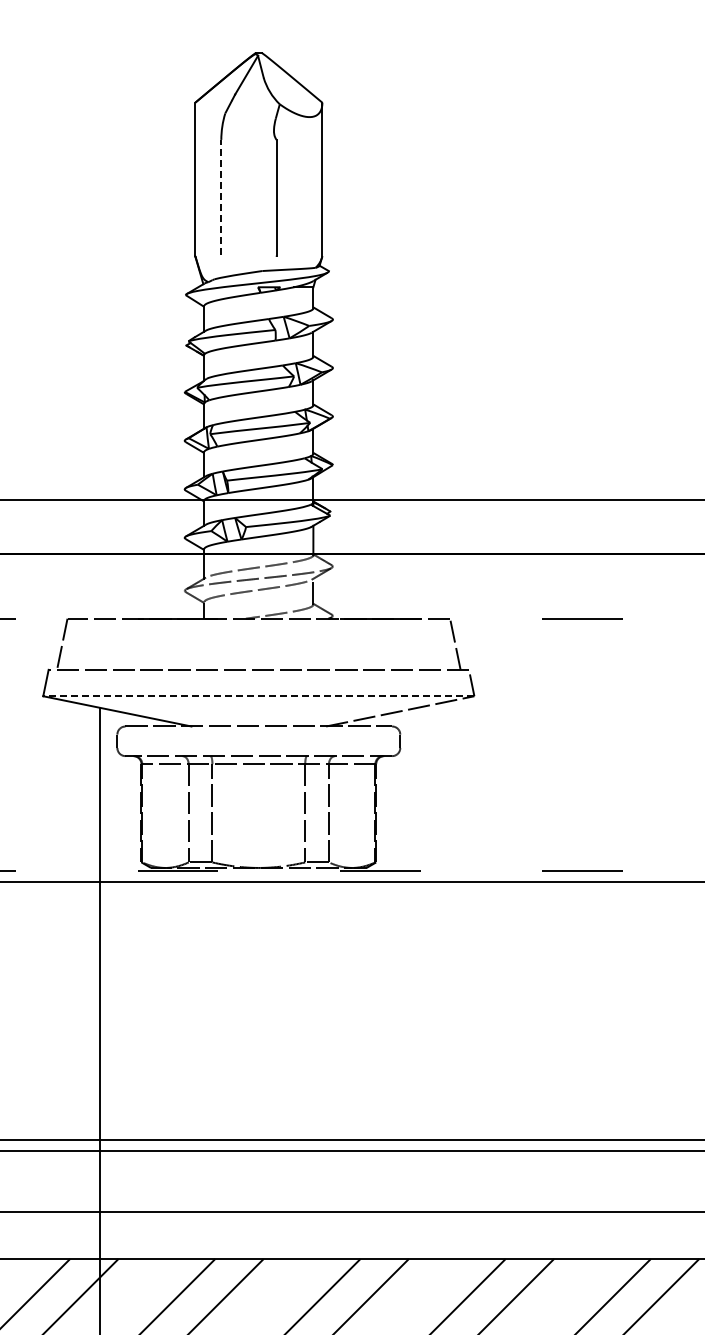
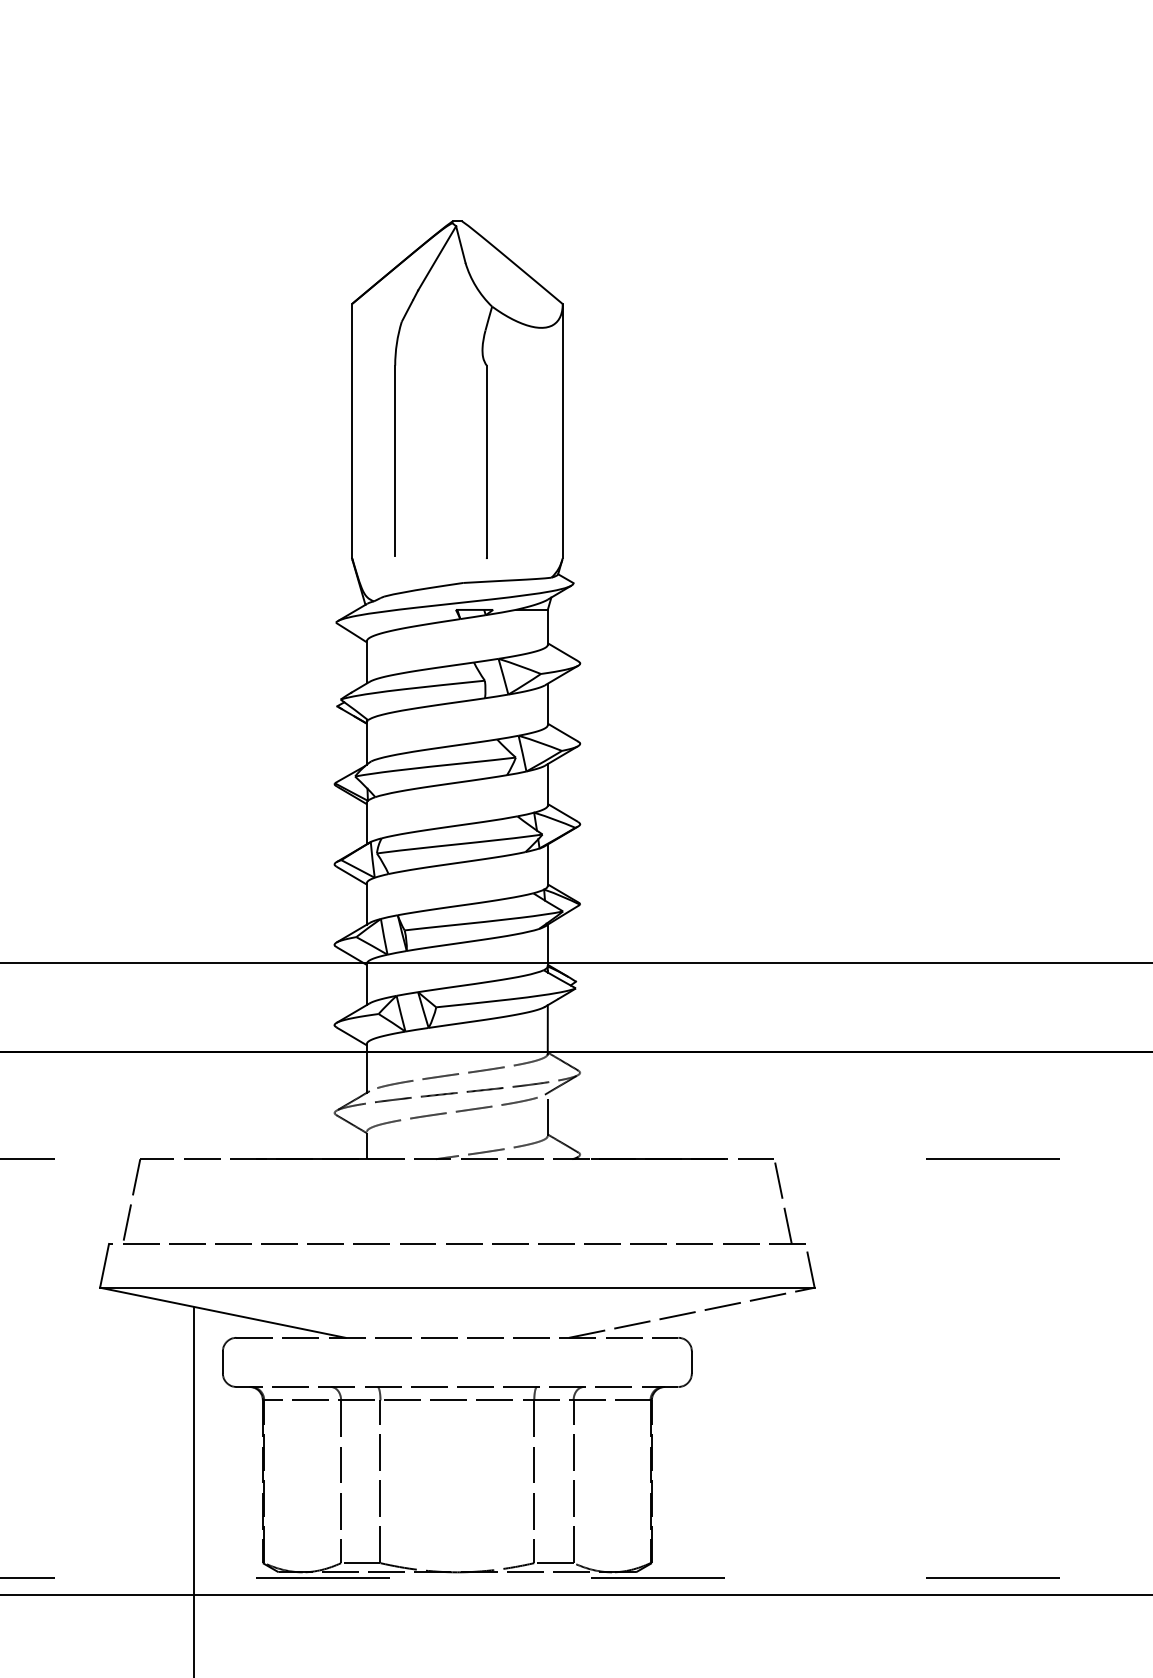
line: (221, 197) -> (395, 461), dashed -> solid
line: (258, 696) -> (456, 1288), dashed -> solid

